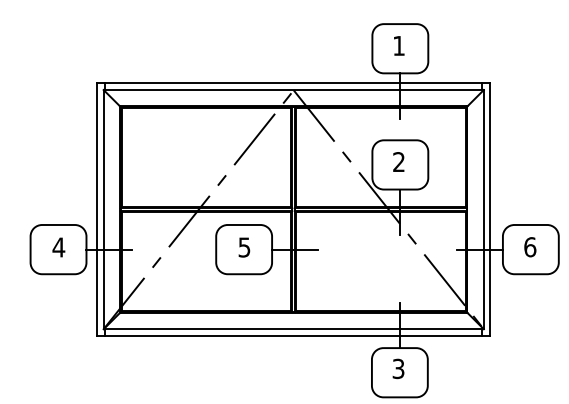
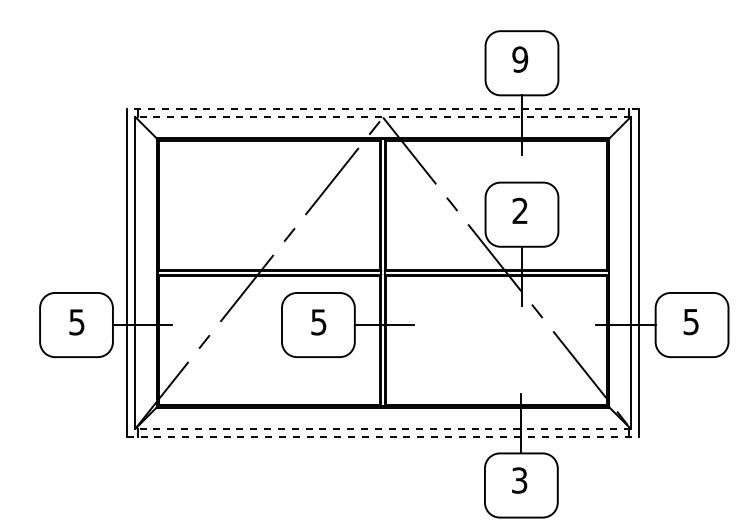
text: (399, 45) -> (520, 59), 1 -> 9
line: (293, 83) -> (382, 108), solid -> dashed
line: (294, 90) -> (383, 117), solid -> dashed
text: (530, 246) -> (691, 321), 6 -> 5
text: (58, 247) -> (76, 322), 4 -> 5
line: (294, 328) -> (383, 428), solid -> dashed
line: (294, 335) -> (383, 437), solid -> dashed

